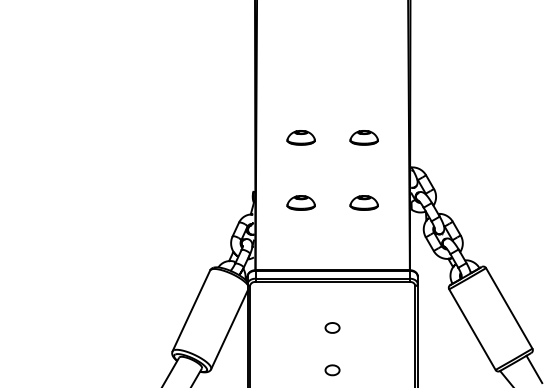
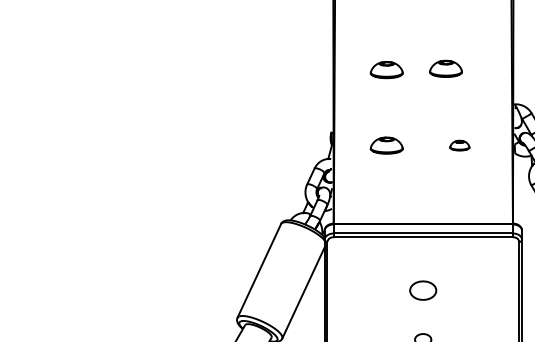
part: (363, 137) -> (445, 68), moved
part: (363, 202) -> (459, 145), size x0.6
part: (332, 327) -> (423, 290), size x1.6

